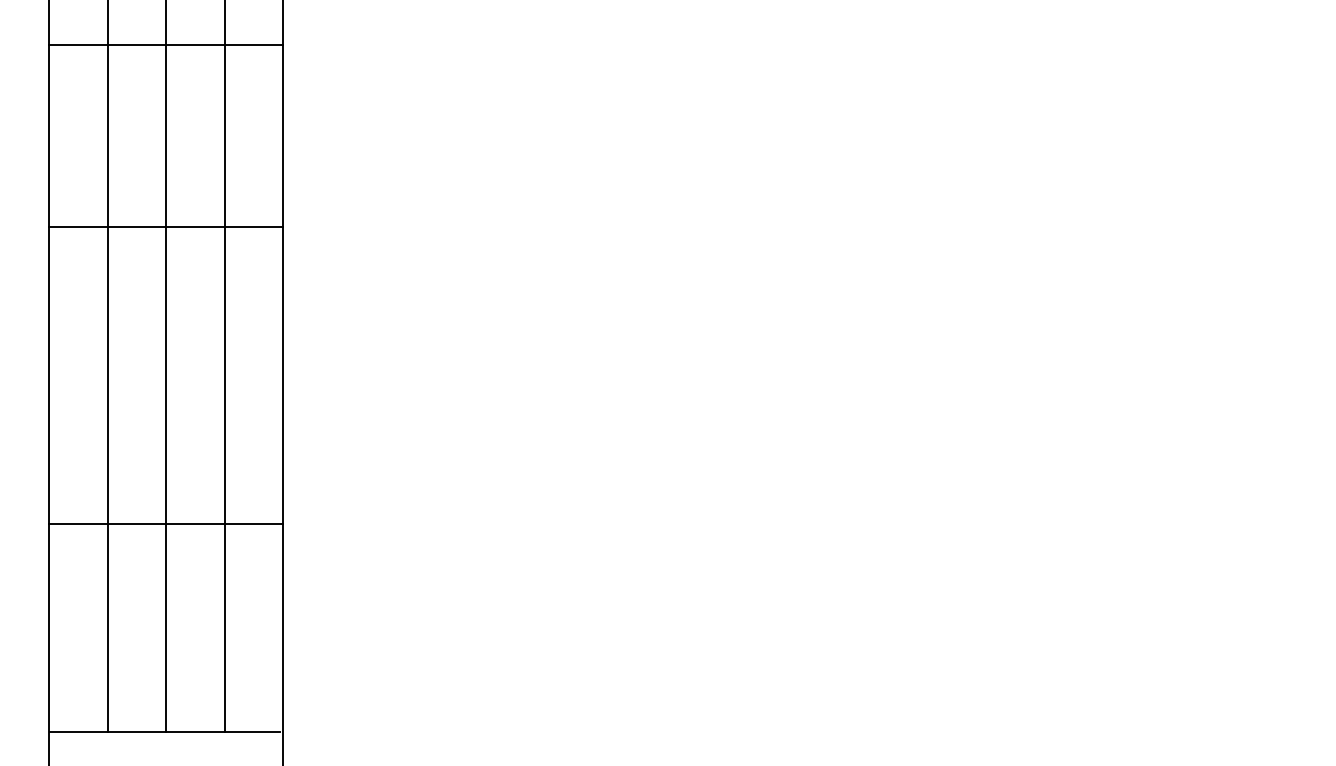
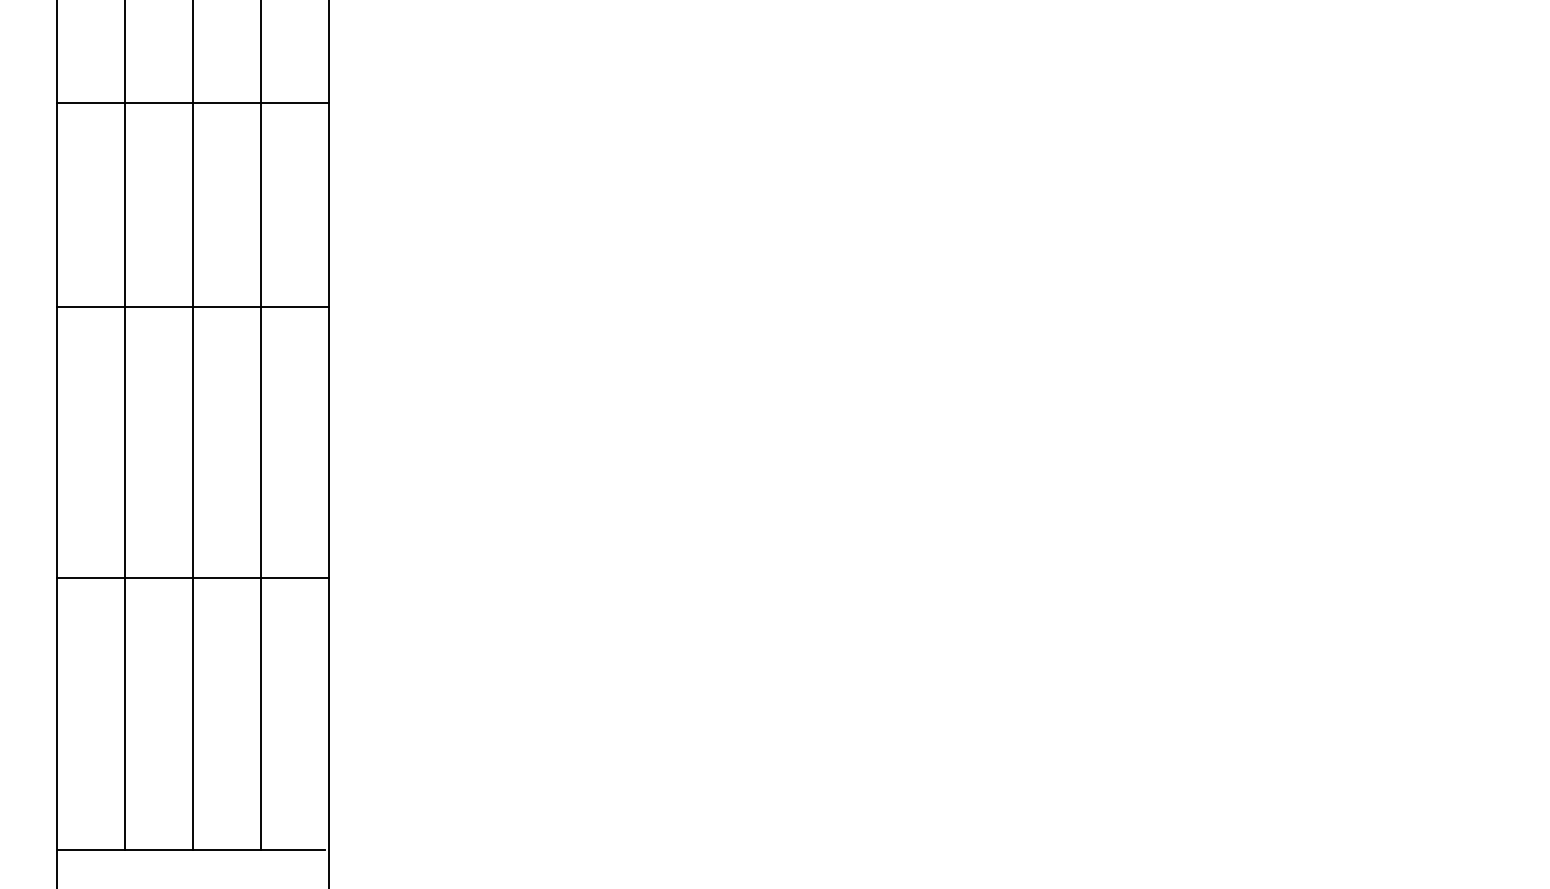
line: (166, 44) -> (193, 102), moved
line: (166, 227) -> (193, 306), moved
line: (166, 524) -> (193, 578), moved

